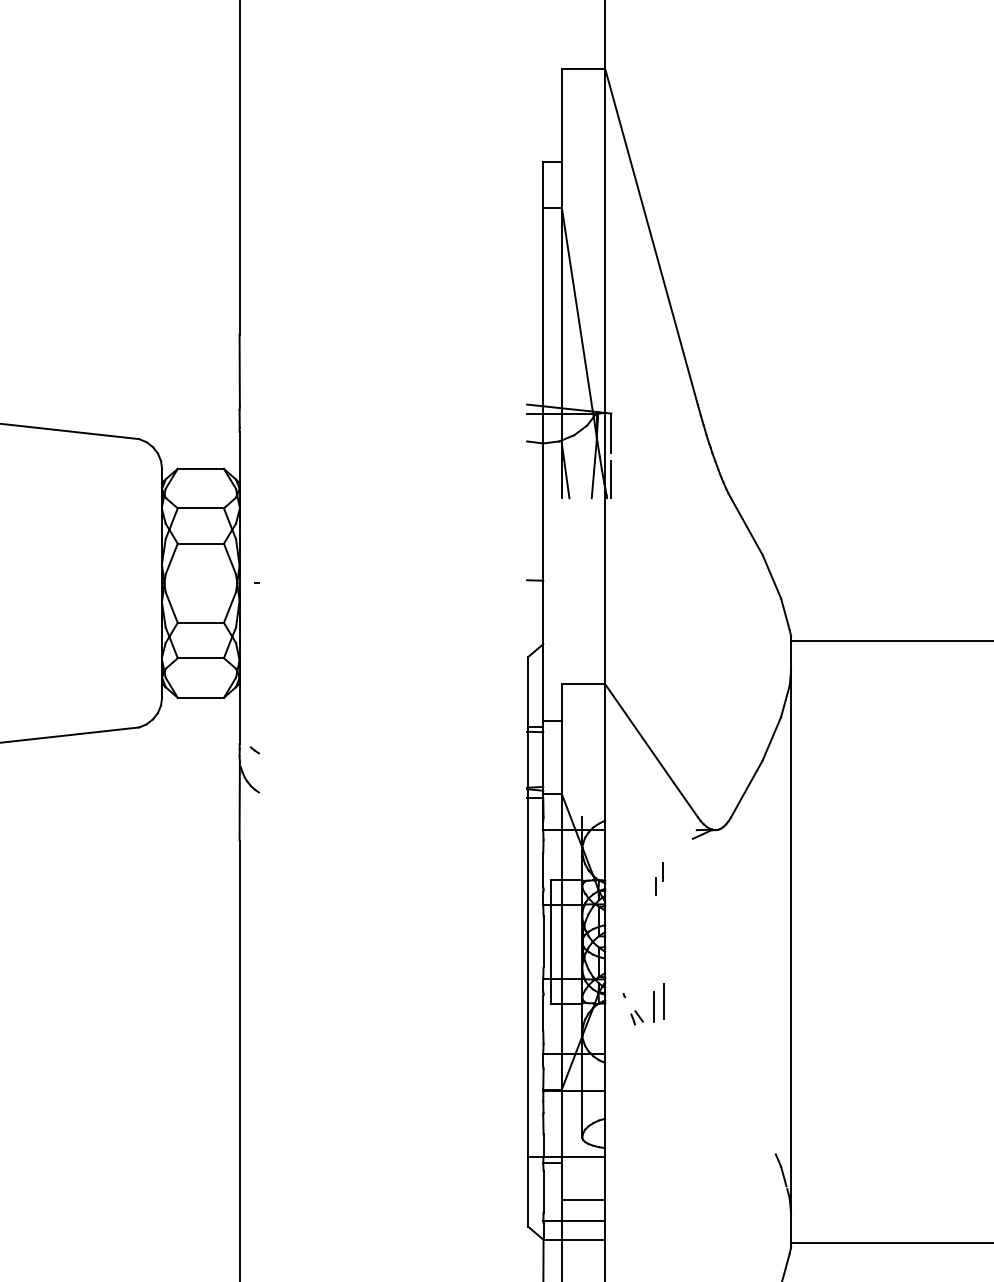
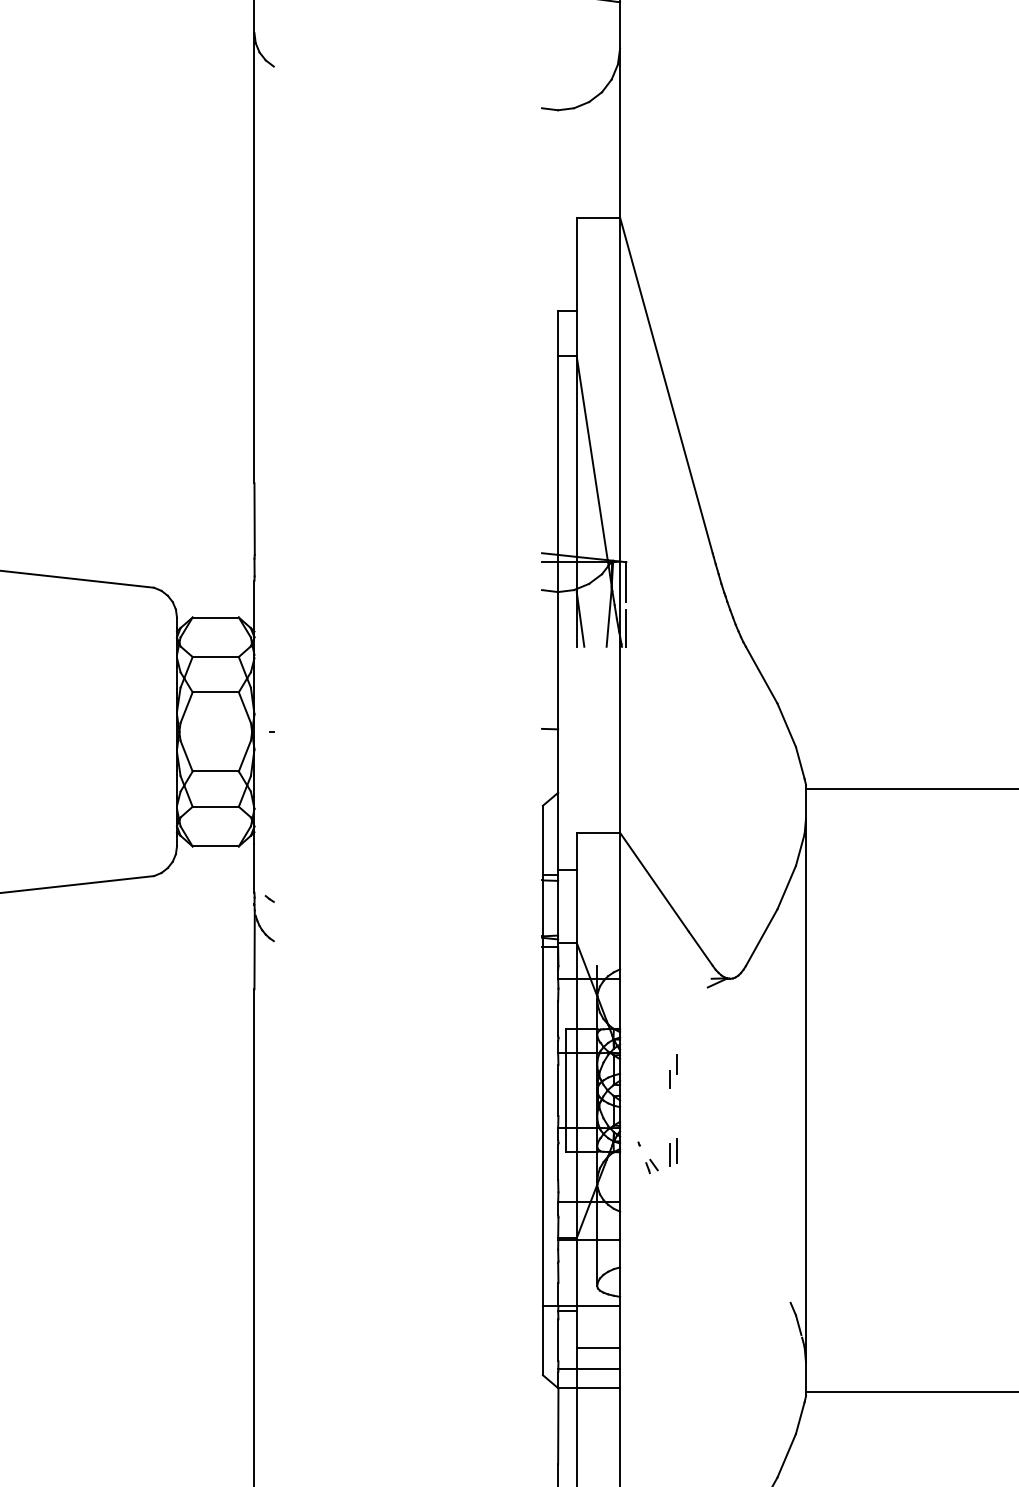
part: (658, 878) -> (673, 1071), moved
part: (658, 1003) -> (673, 1152), size x0.71

